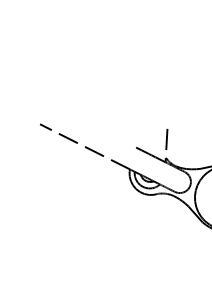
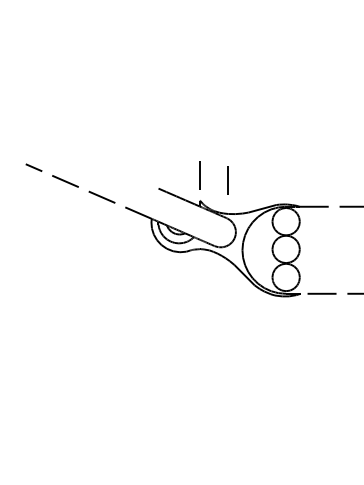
line: (186, 144) -> (227, 180), added

